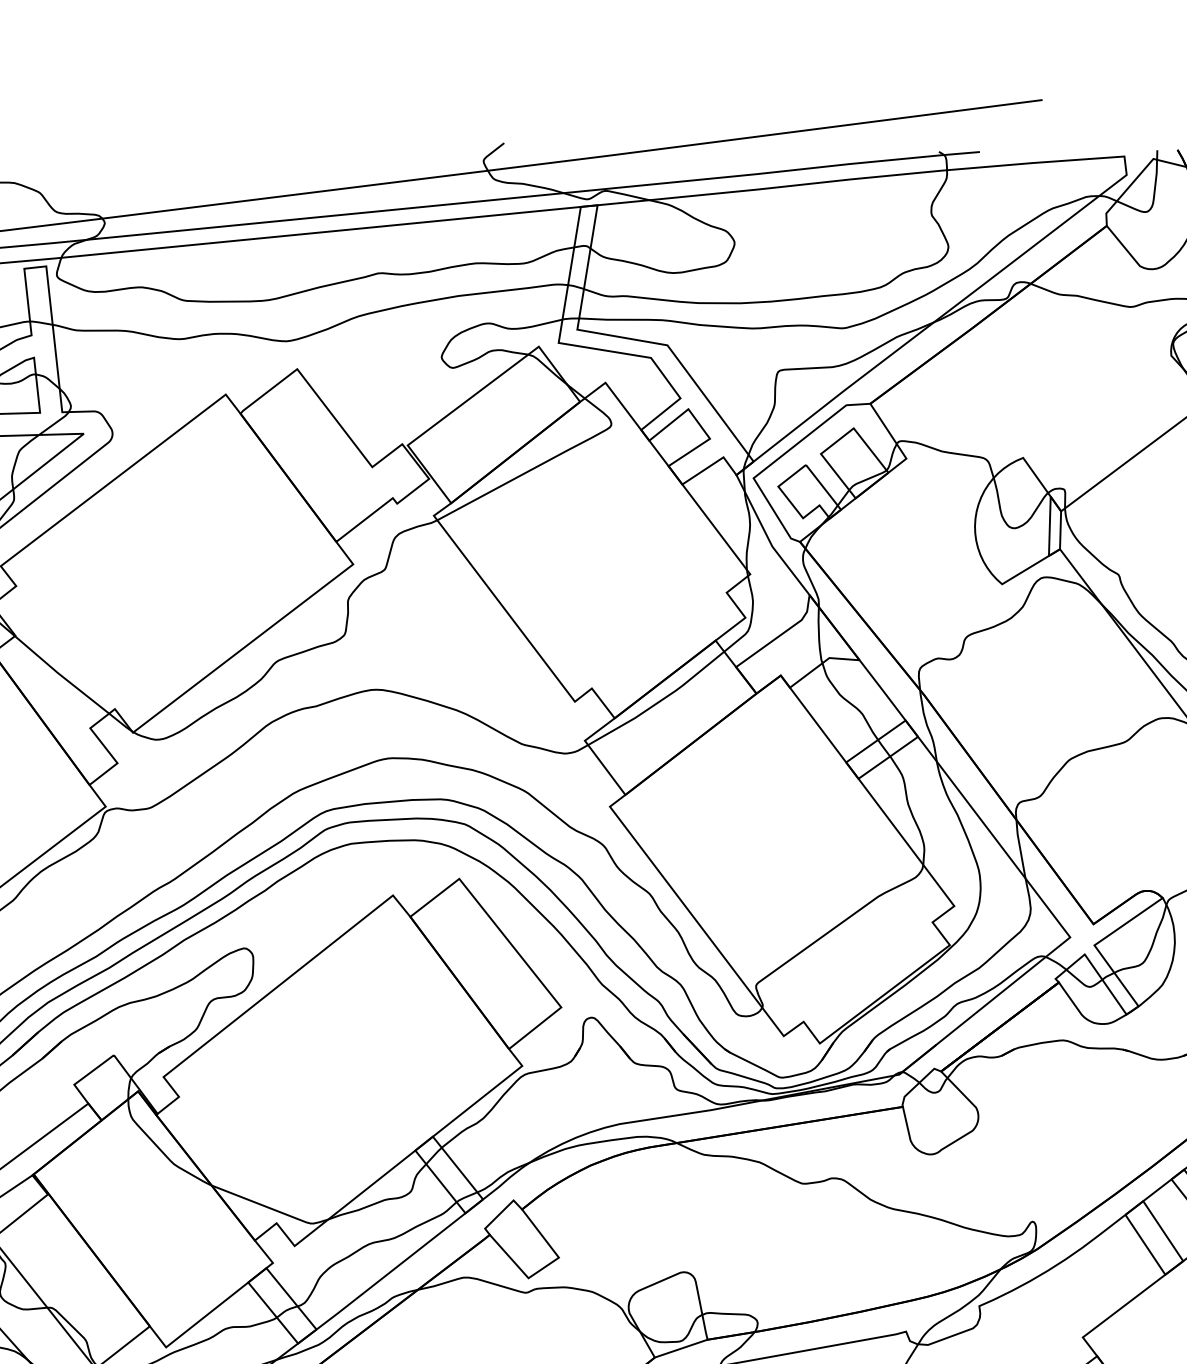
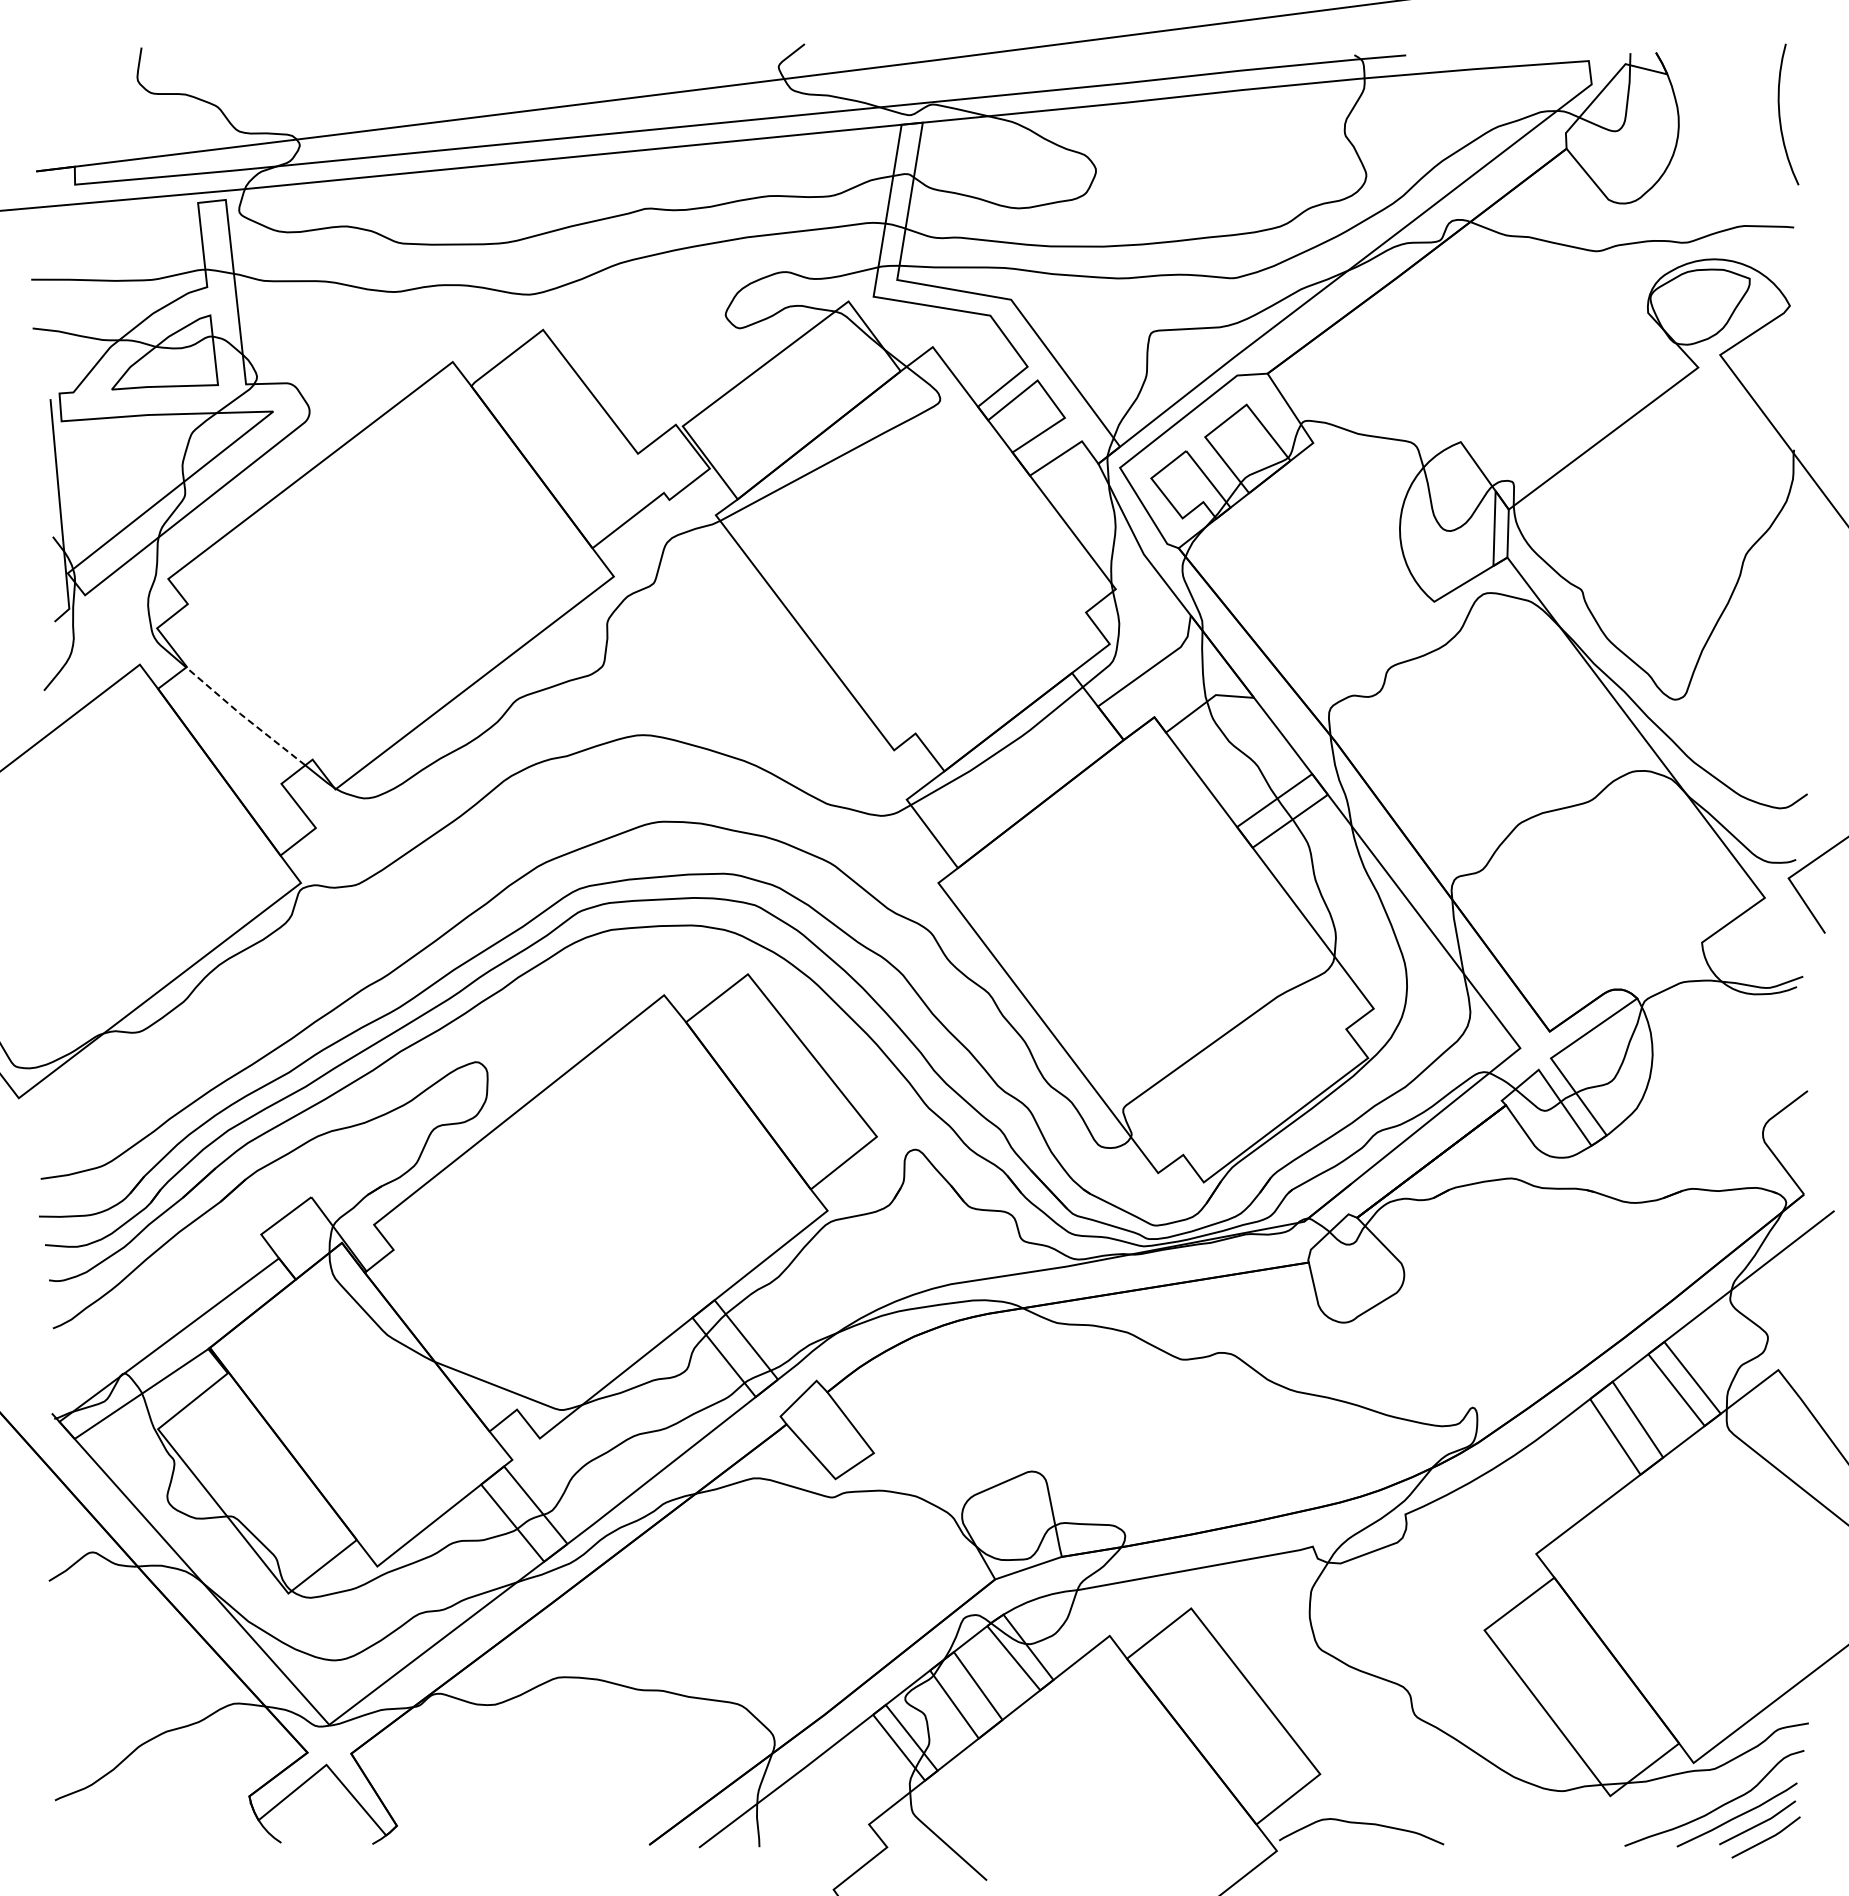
line: (61, 675) -> (244, 717), solid -> dashed

